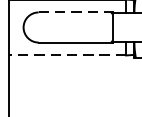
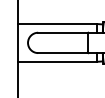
line: (76, 12) -> (63, 32), dashed -> solid
line: (67, 55) -> (57, 61), dashed -> solid

